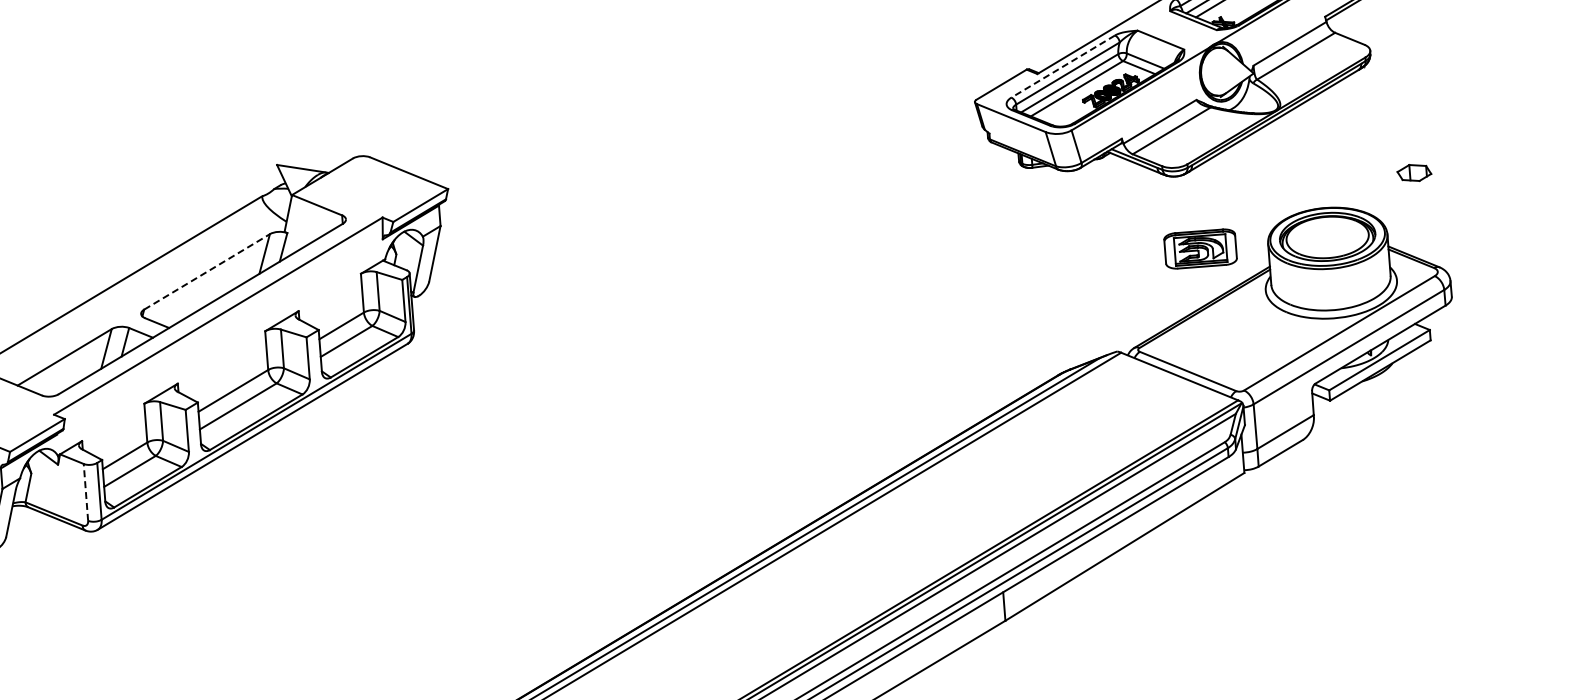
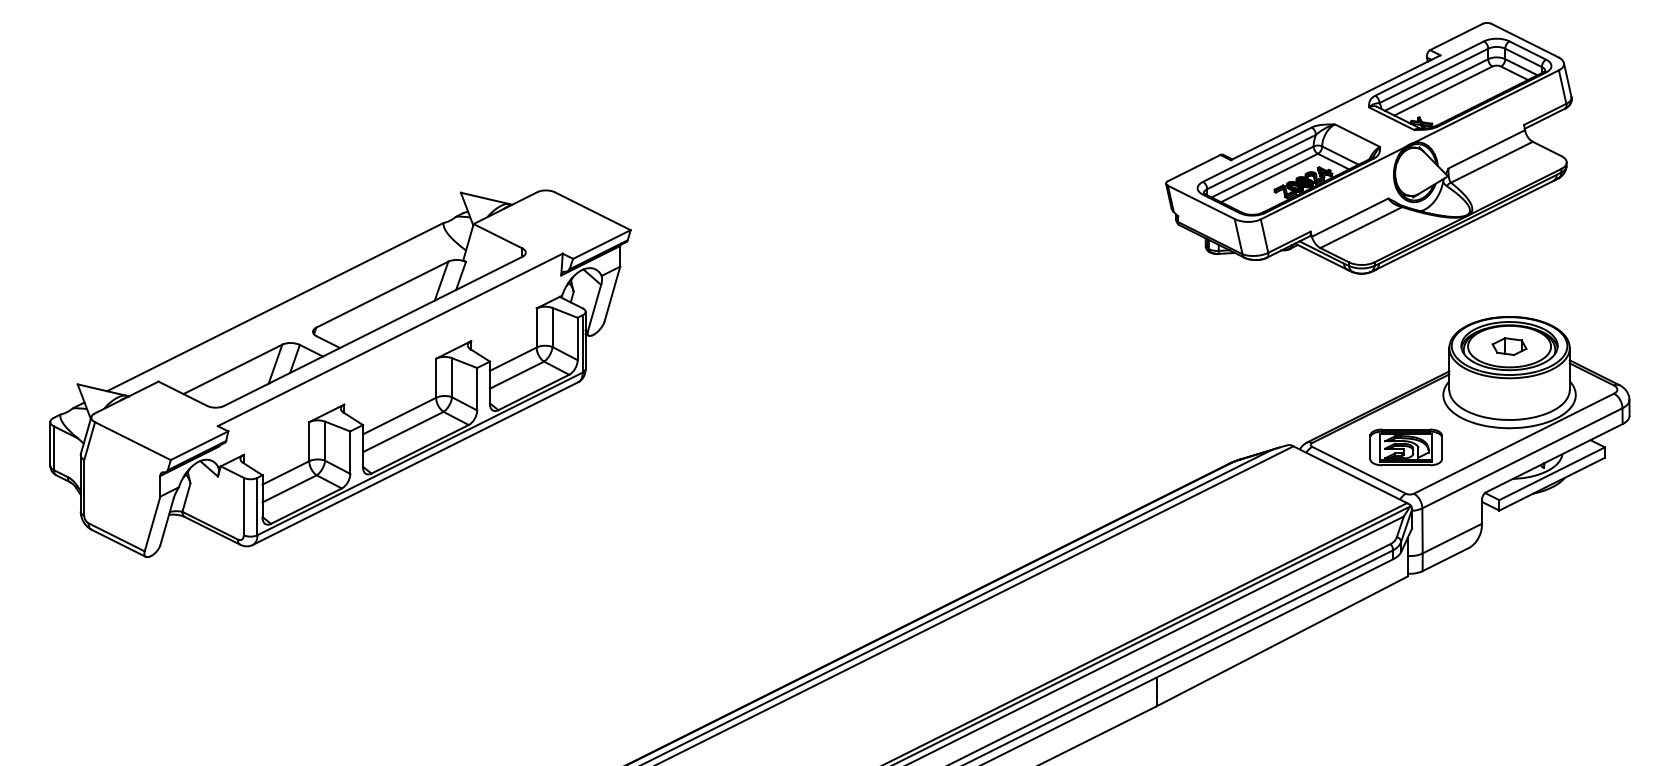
line: (1063, 66) -> (1257, 154), dashed -> solid
part: (1414, 172) -> (1509, 346), moved
part: (1199, 249) -> (1405, 447), moved
line: (207, 271) -> (382, 294), dashed -> solid
line: (85, 492) -> (243, 506), dashed -> solid

